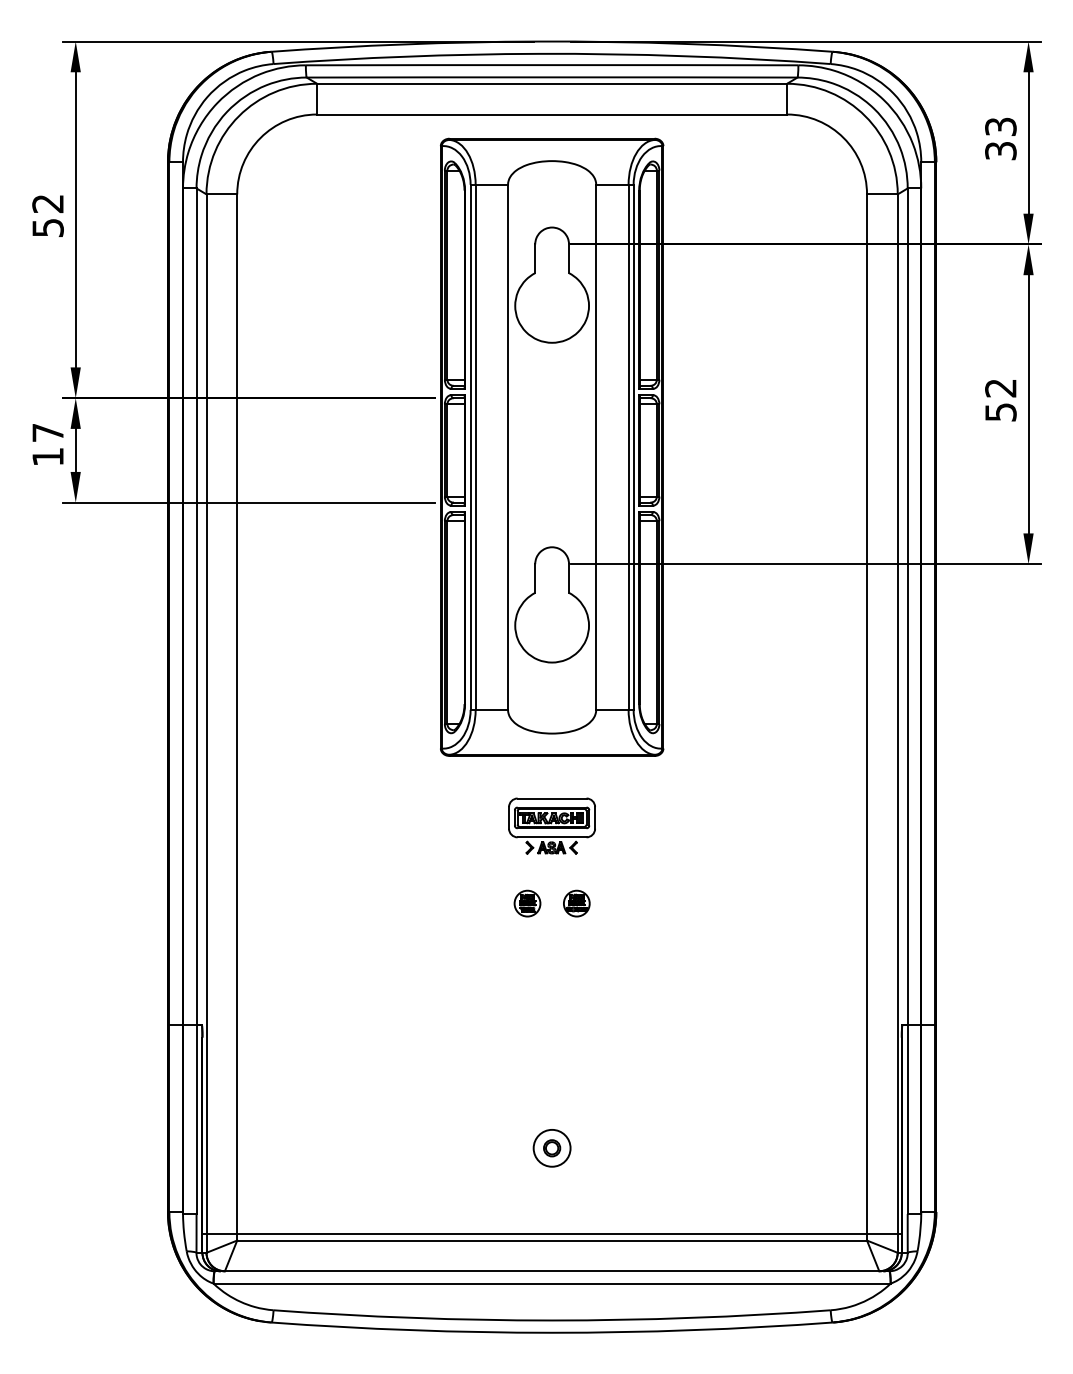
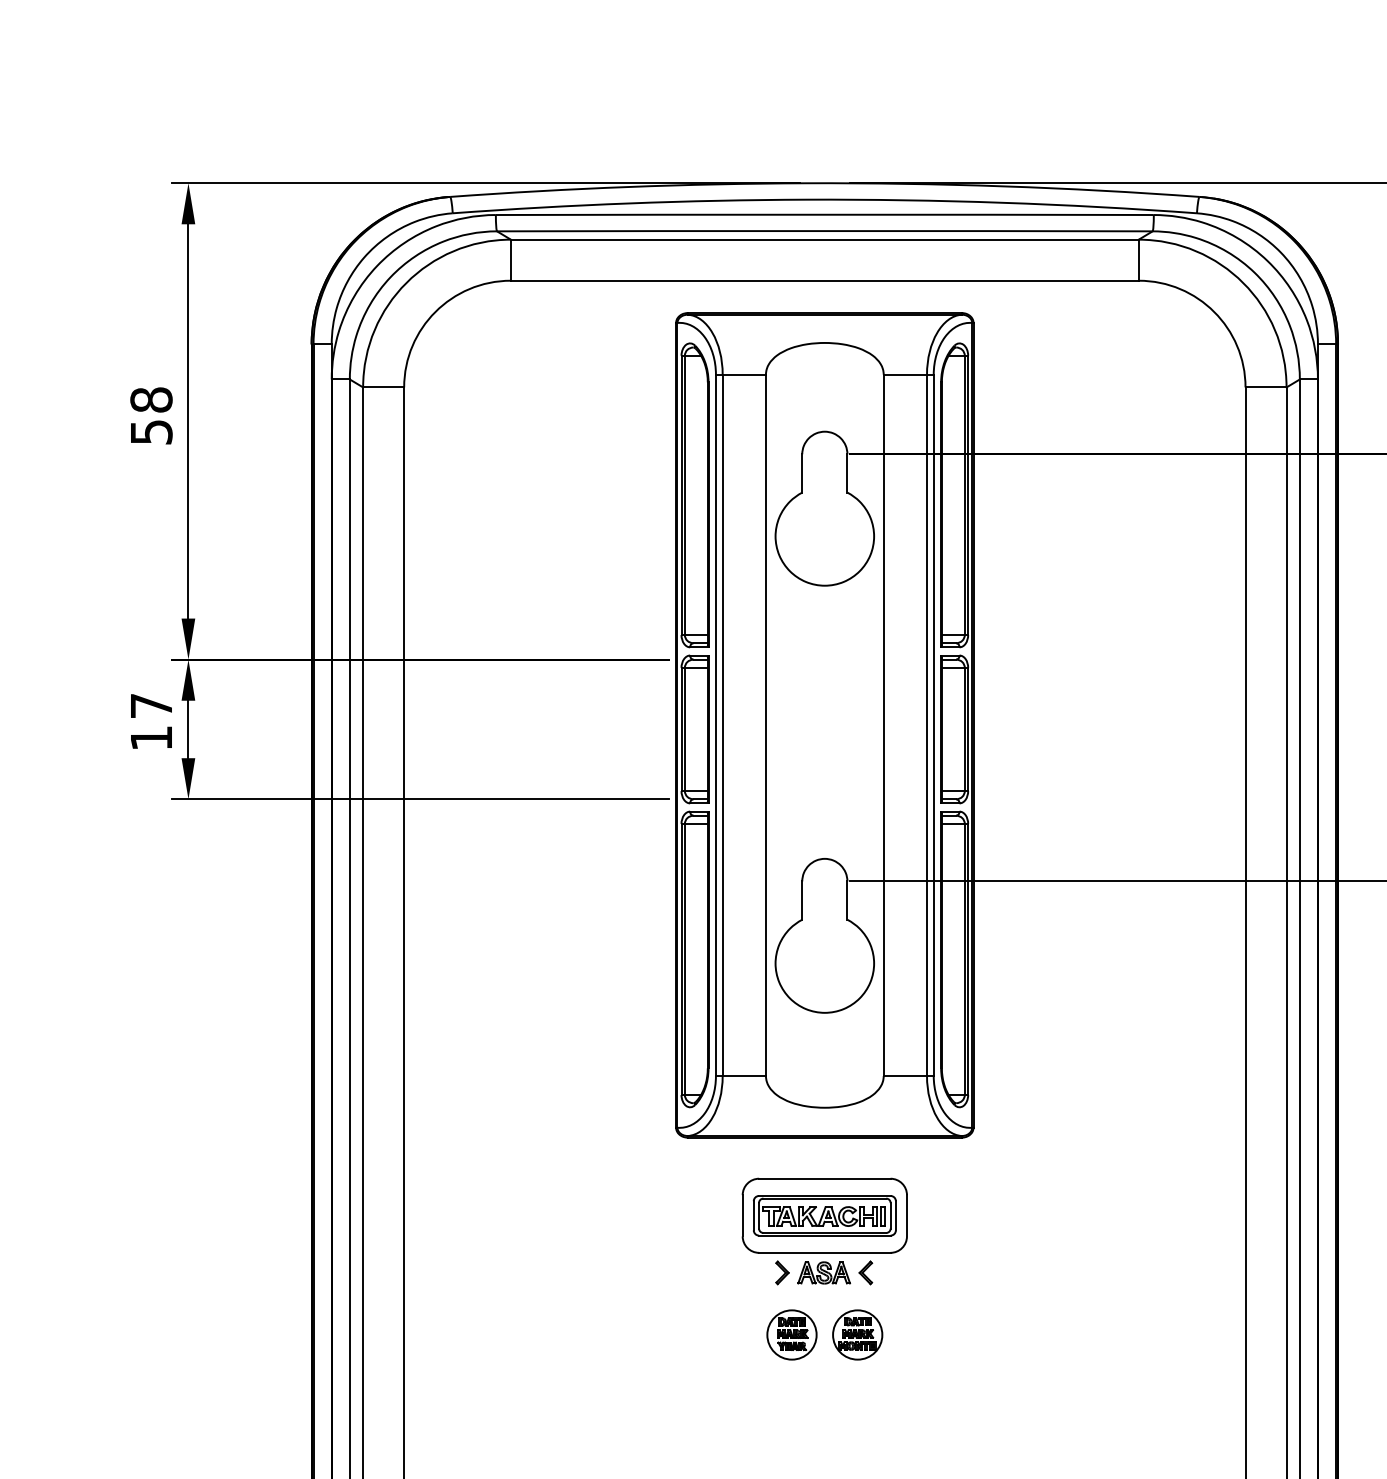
text: (47, 203) -> (150, 399), 52 -> 58
part: (551, 825) -> (824, 1230), size x1.43
part: (527, 903) -> (791, 1334), size x1.43
part: (576, 903) -> (857, 1334), size x1.43

